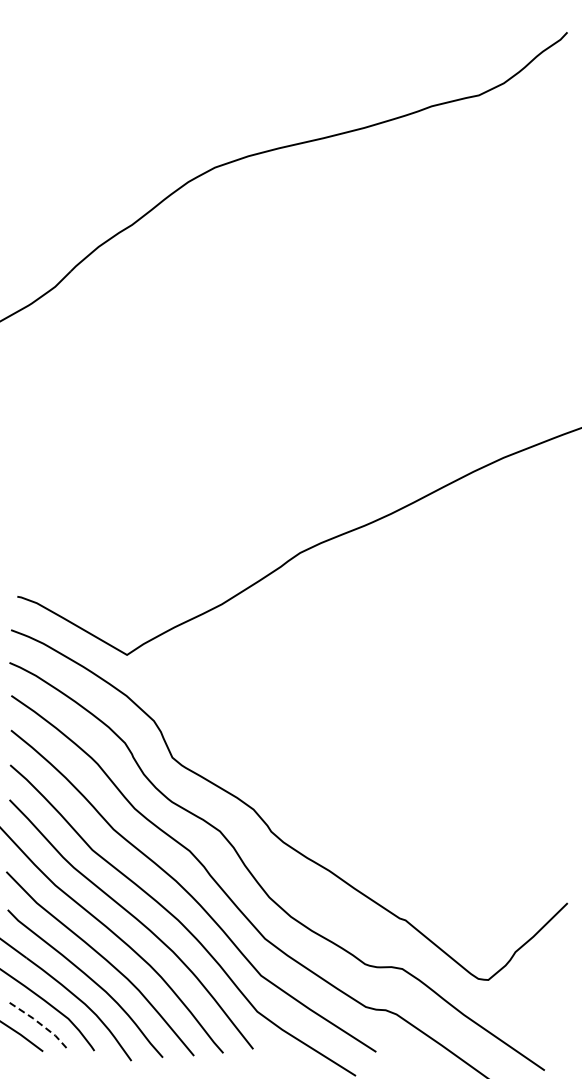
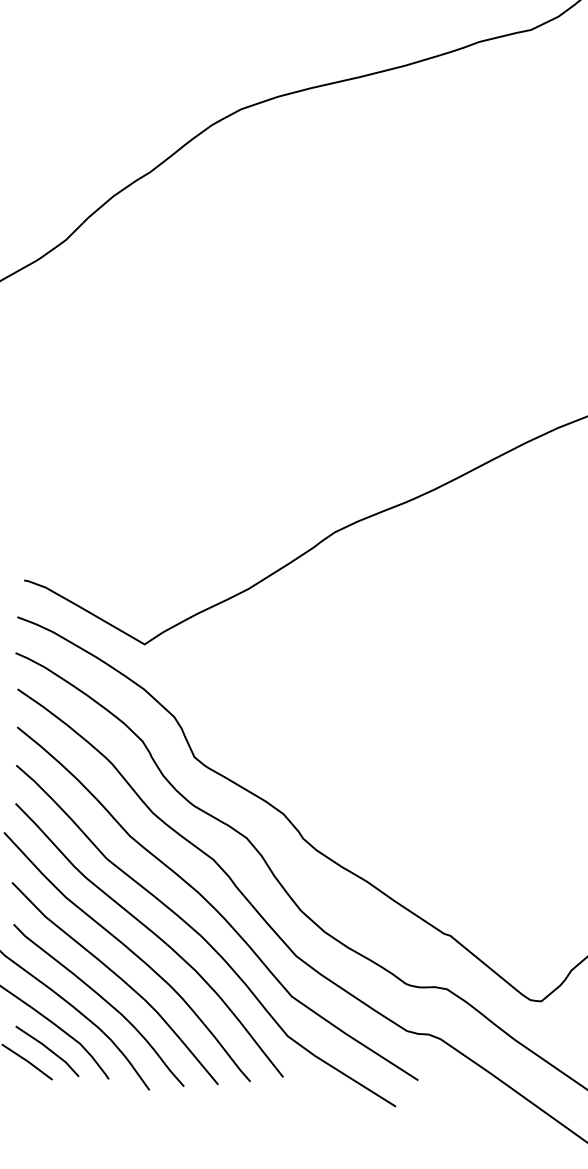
line: (40, 1023) -> (49, 1049), dashed -> solid

